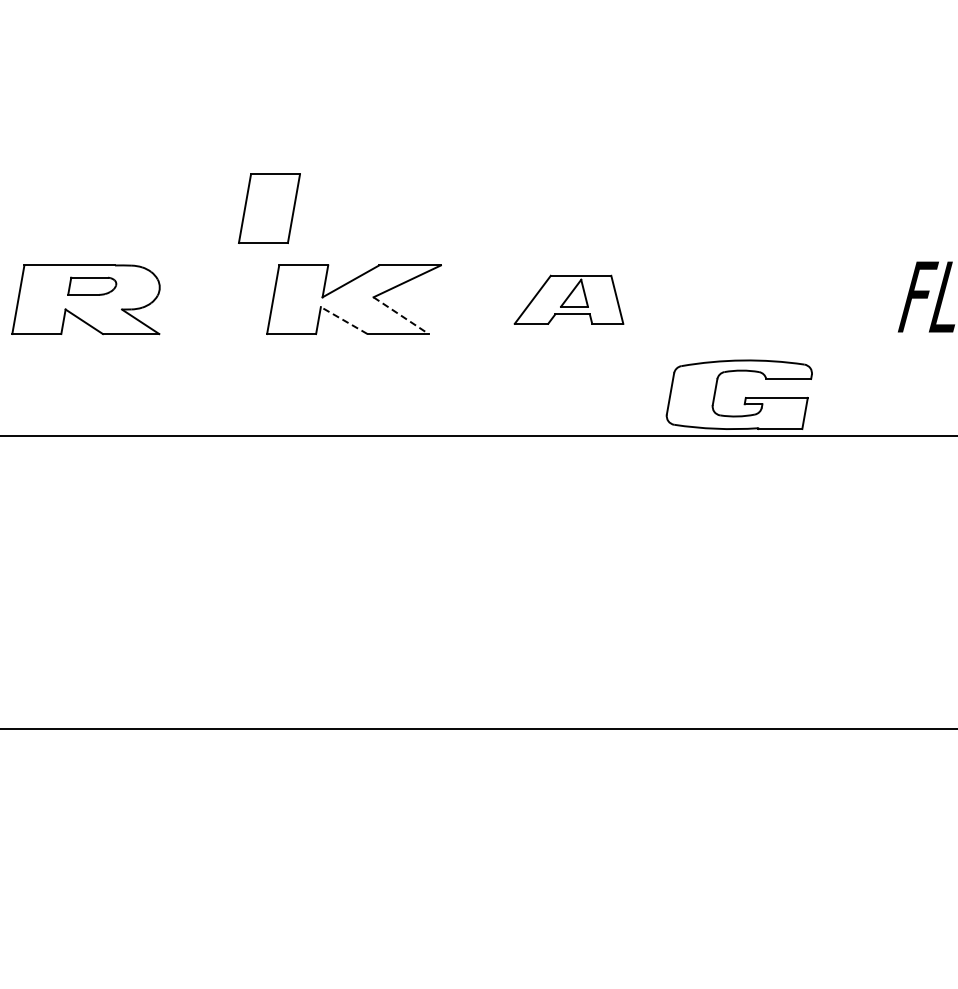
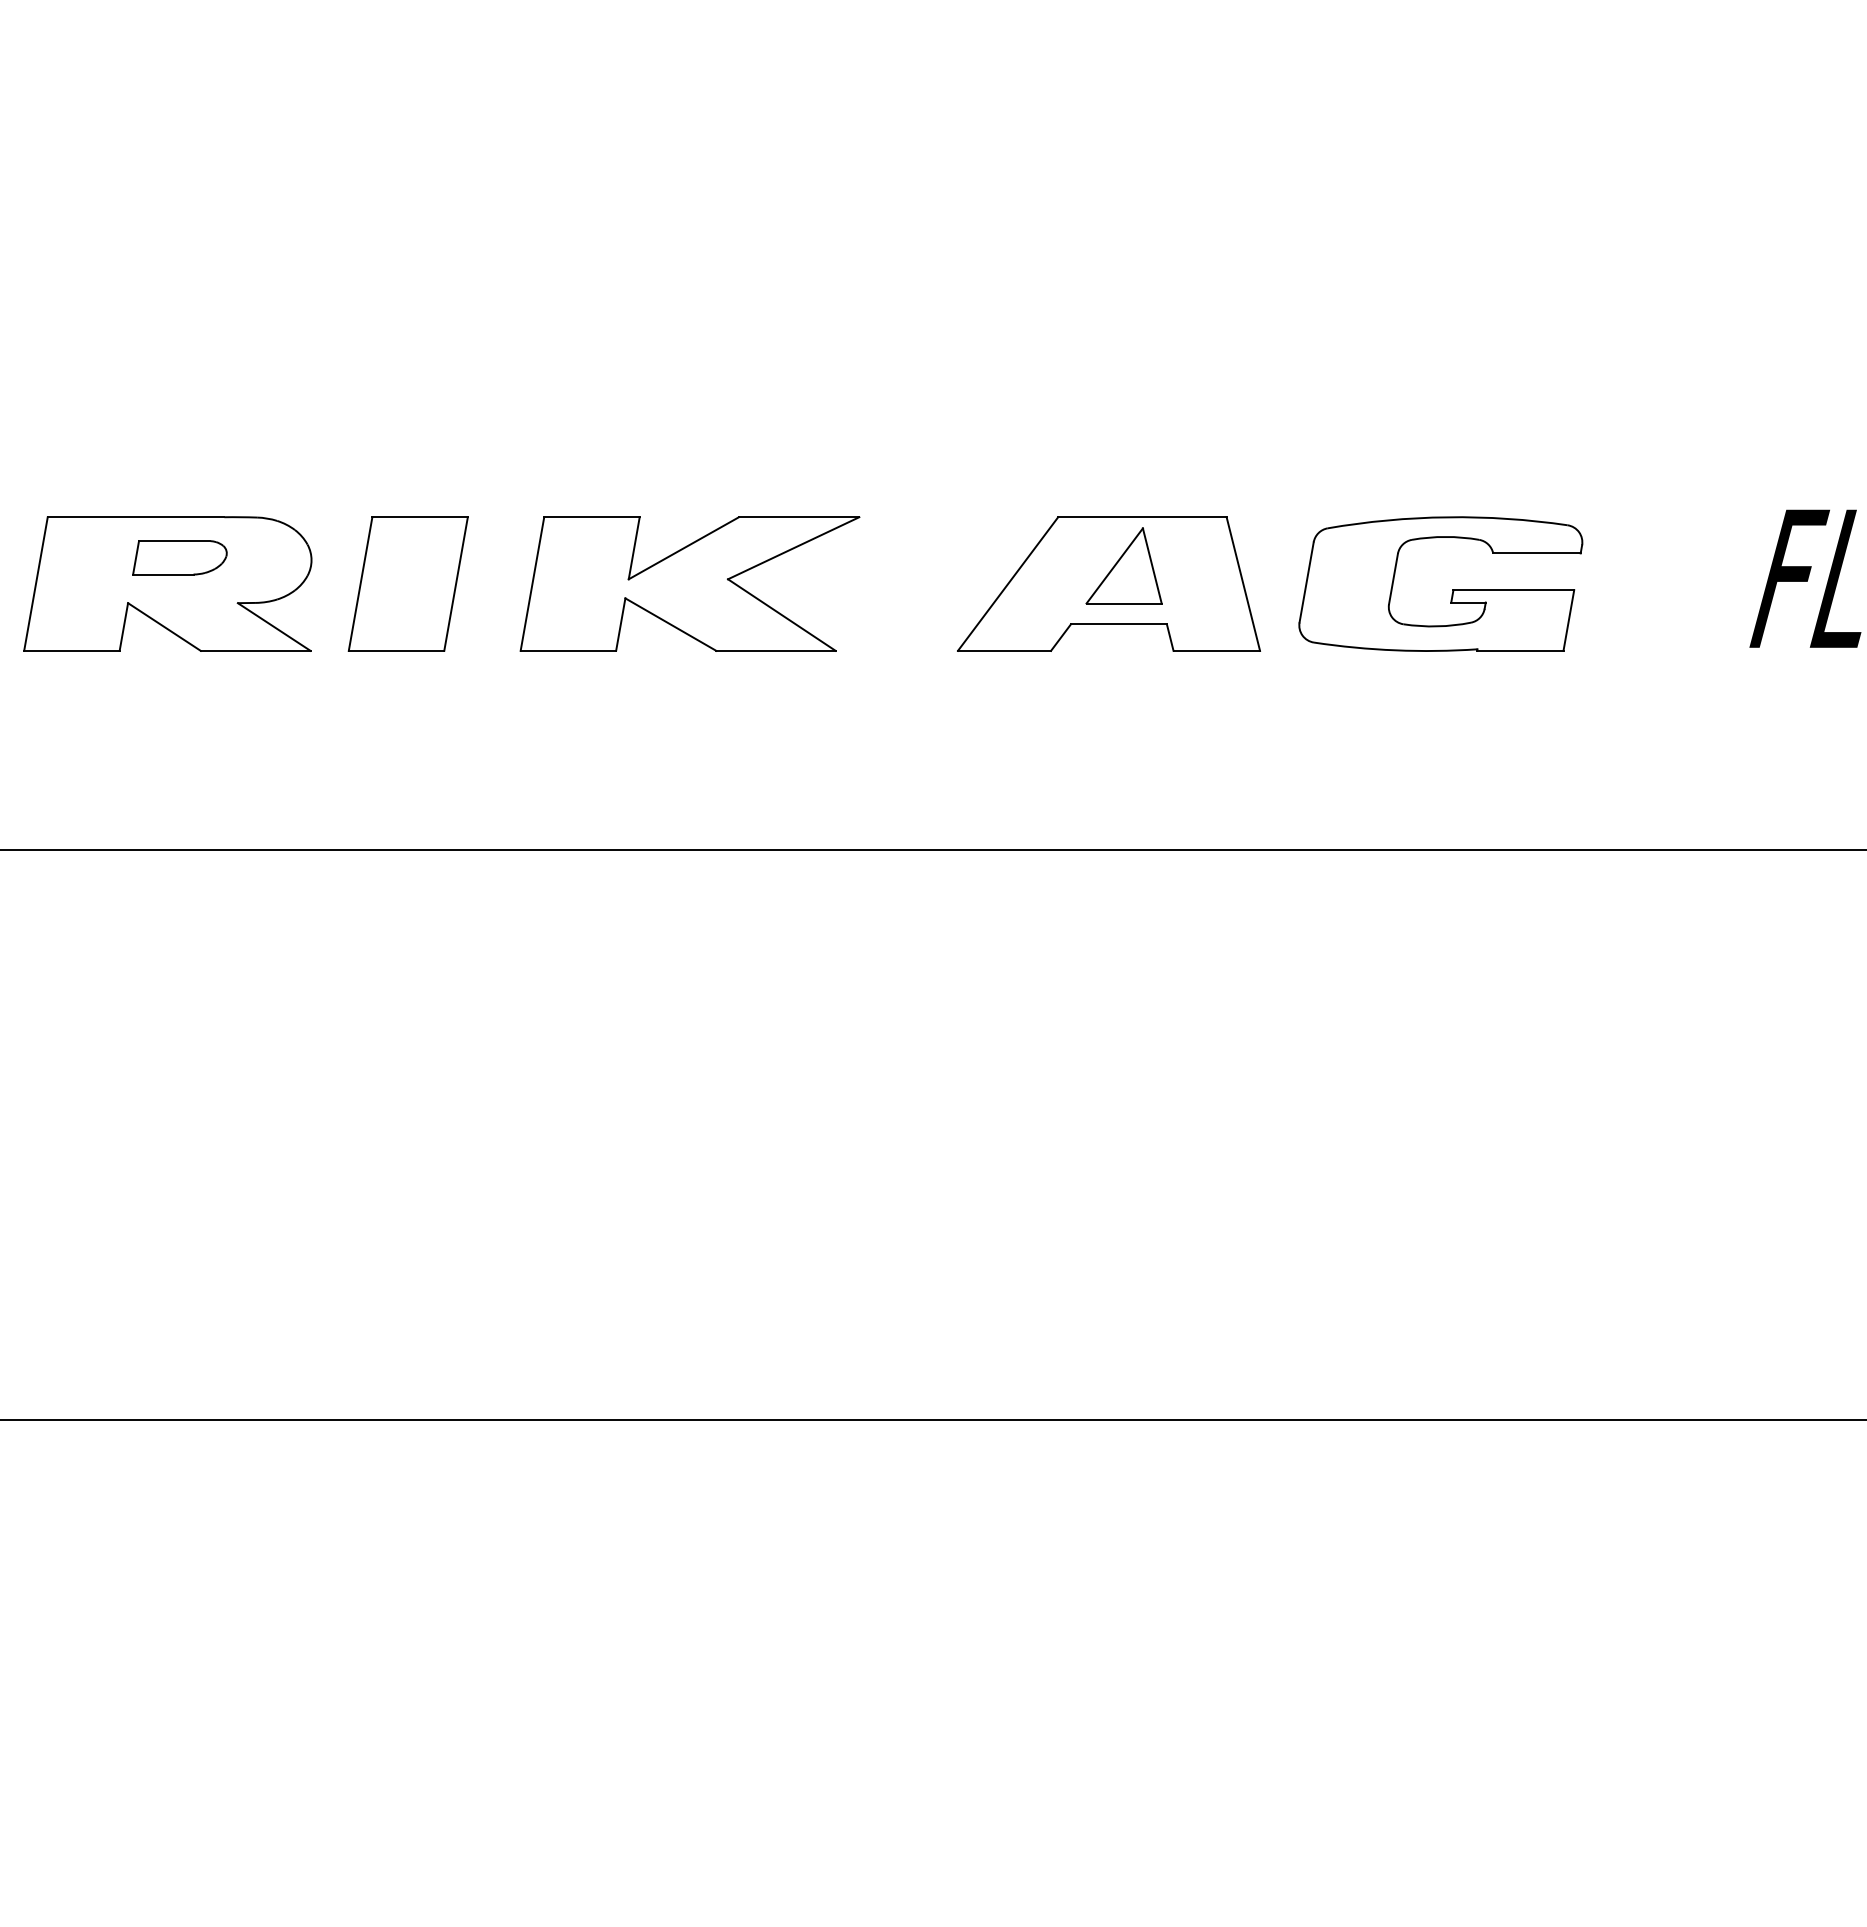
part: (269, 208) -> (408, 583), moved
part: (568, 299) -> (1107, 583), size x1.43
line: (401, 315) -> (782, 614), dashed -> solid
line: (344, 320) -> (671, 624), dashed -> solid
part: (744, 398) -> (1450, 591), moved

